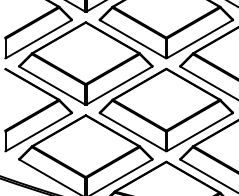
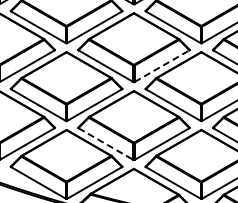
line: (200, 39) -> (162, 66), solid -> dashed
line: (132, 132) -> (105, 144), solid -> dashed

